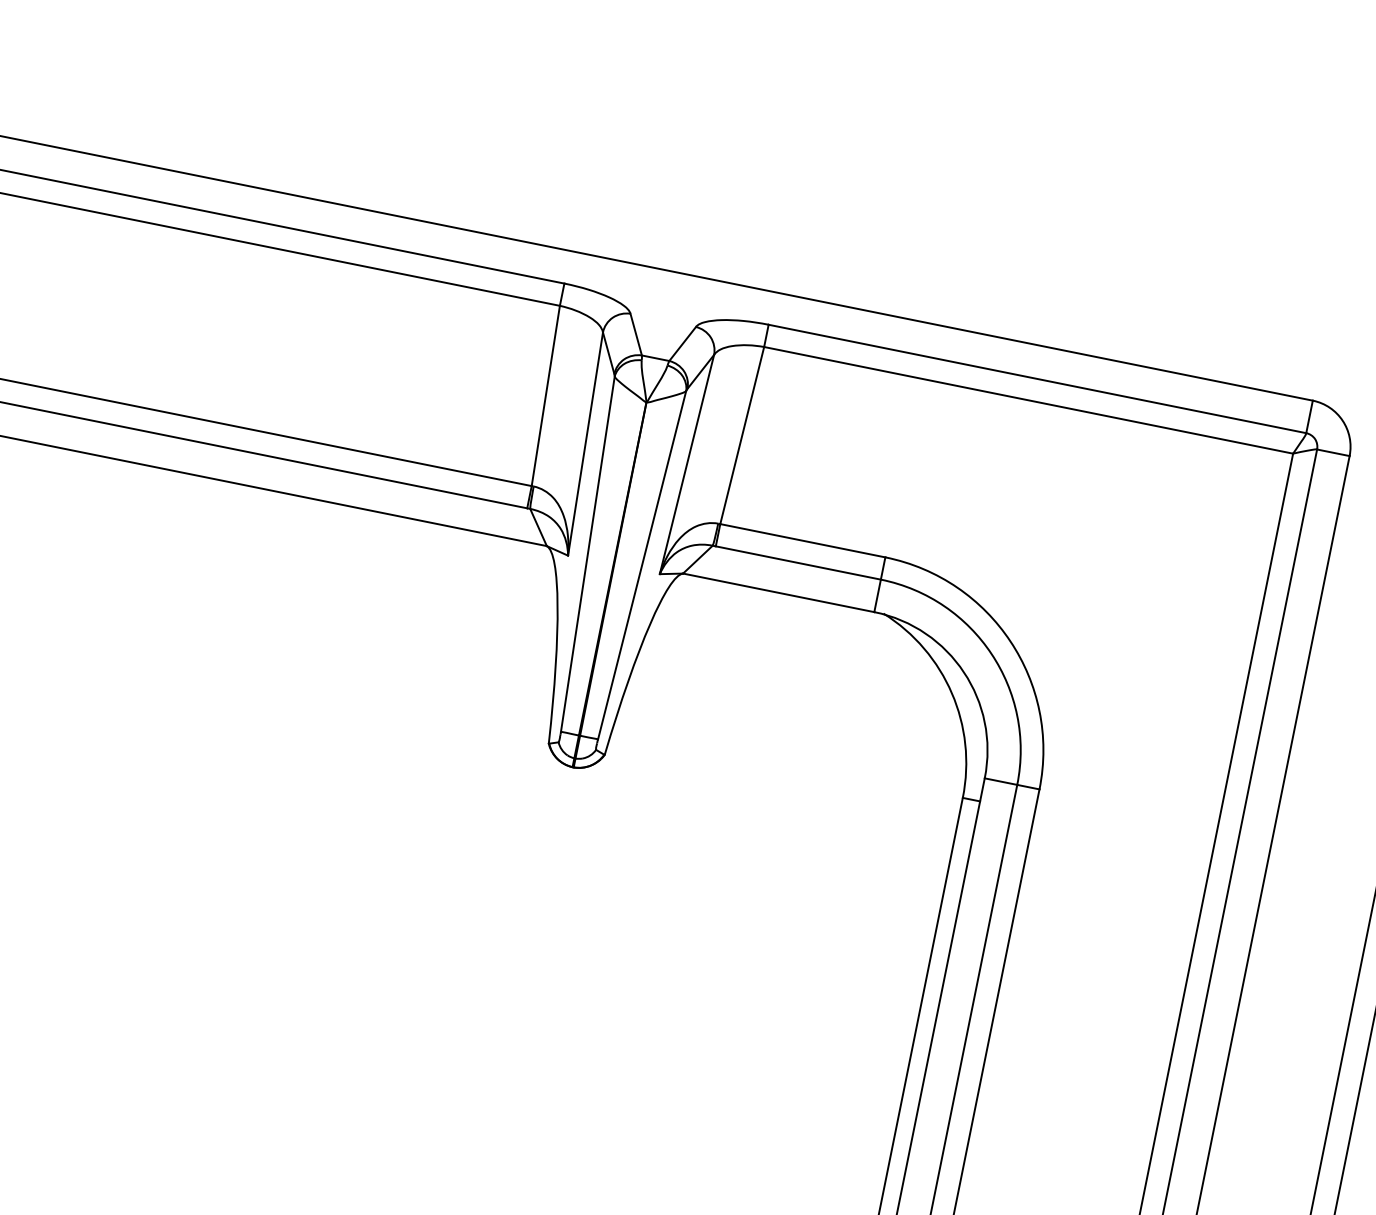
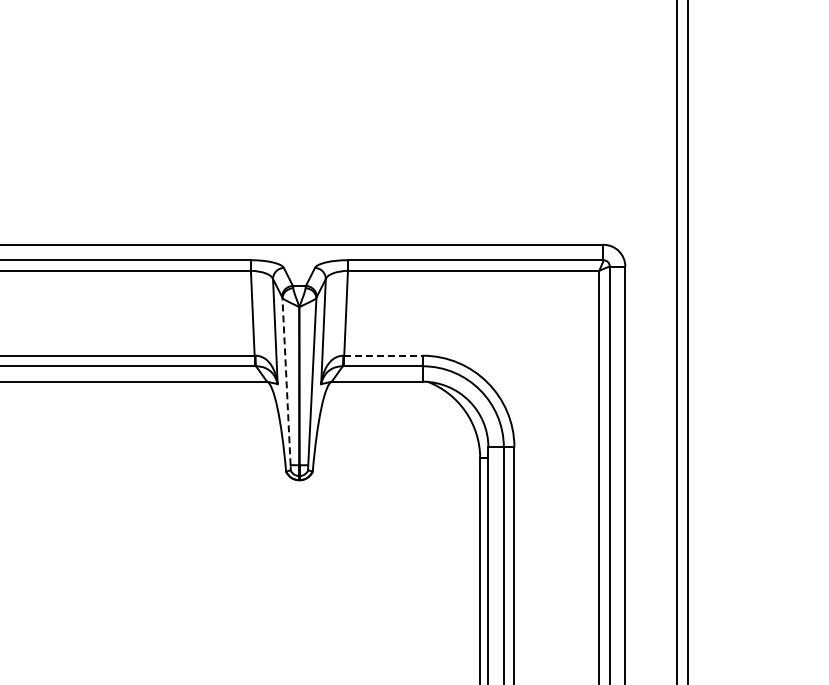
line: (802, 540) -> (383, 355), solid -> dashed
line: (587, 553) -> (286, 381), solid -> dashed

